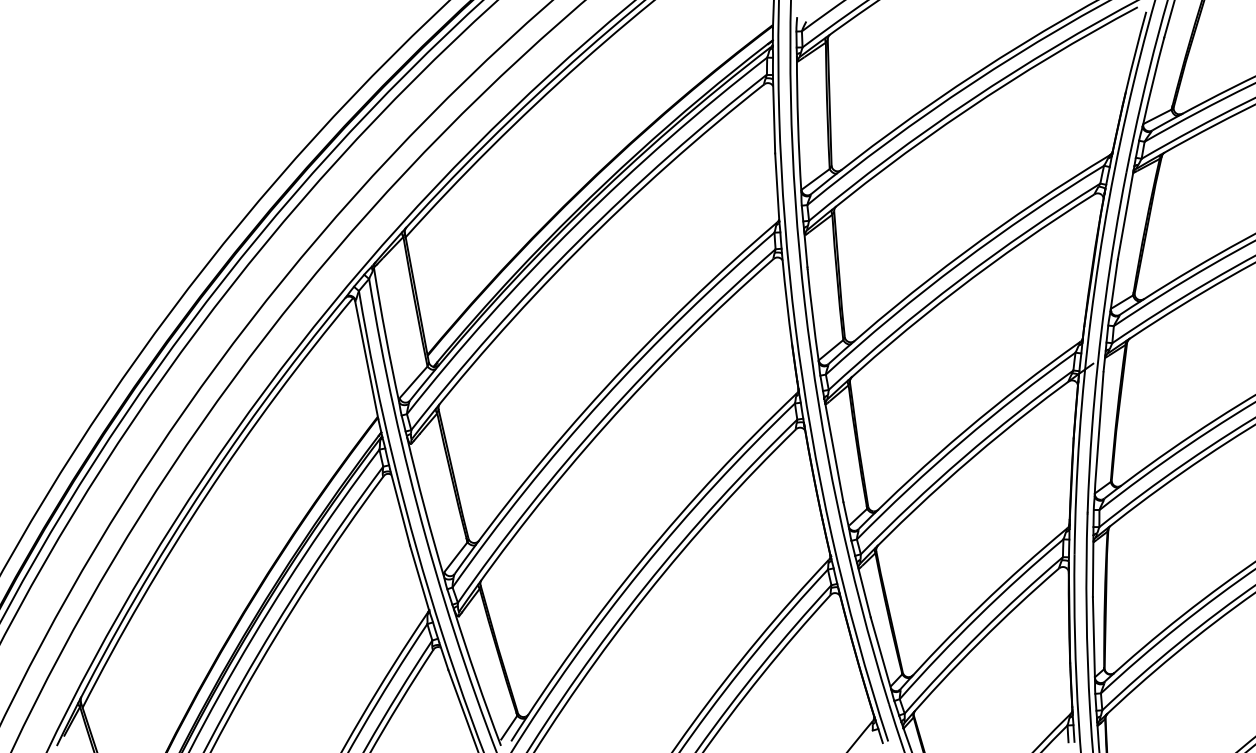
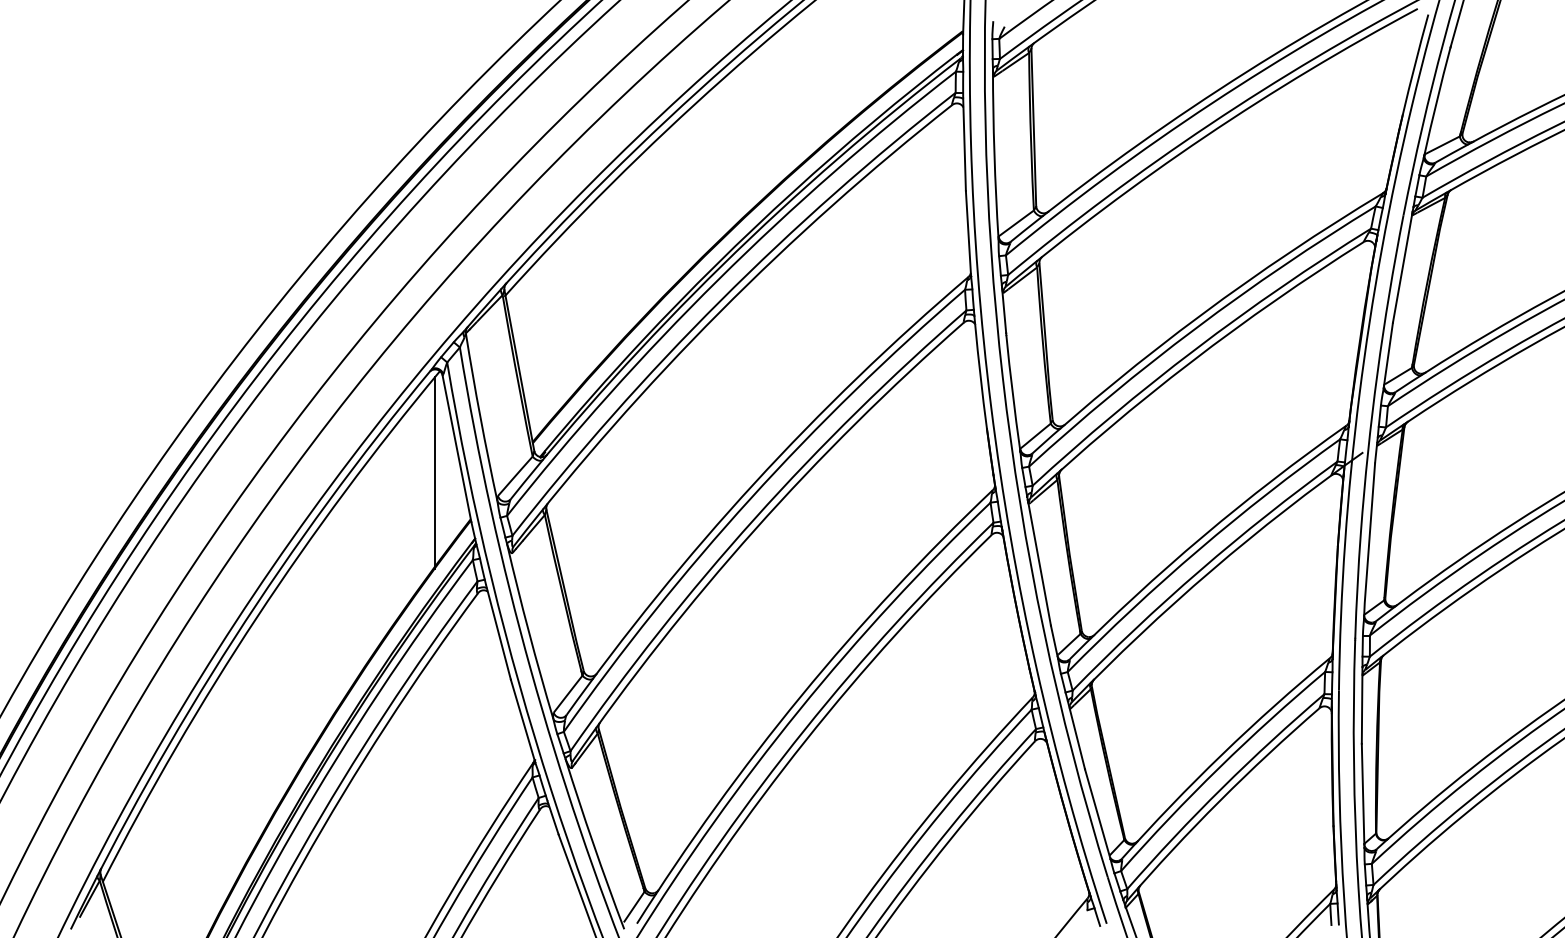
line: (349, 379) -> (435, 472), added

